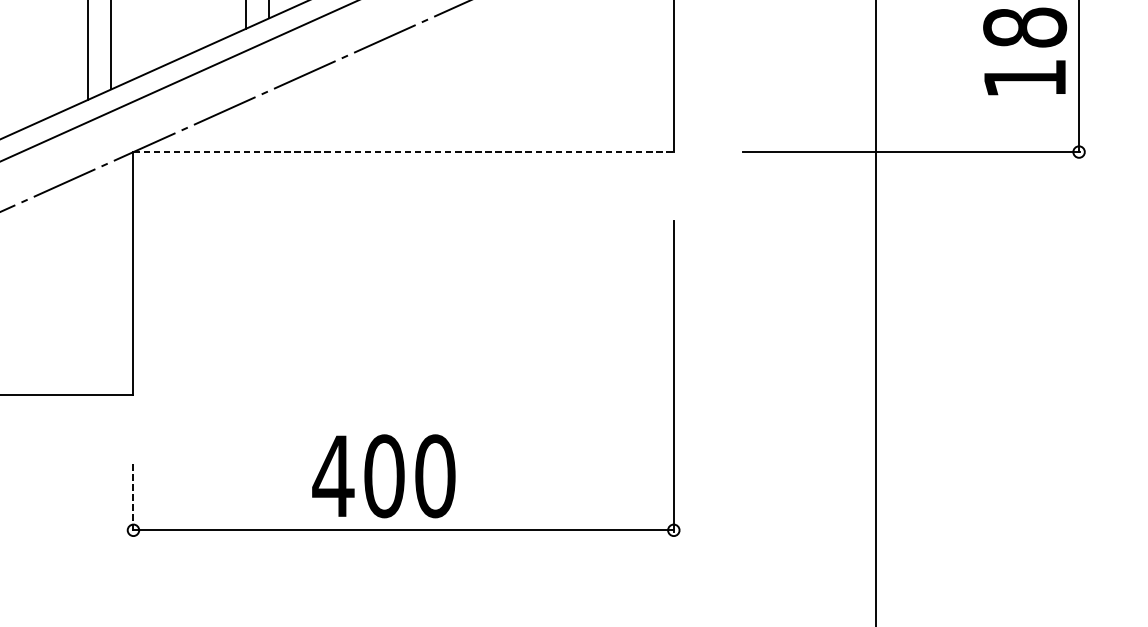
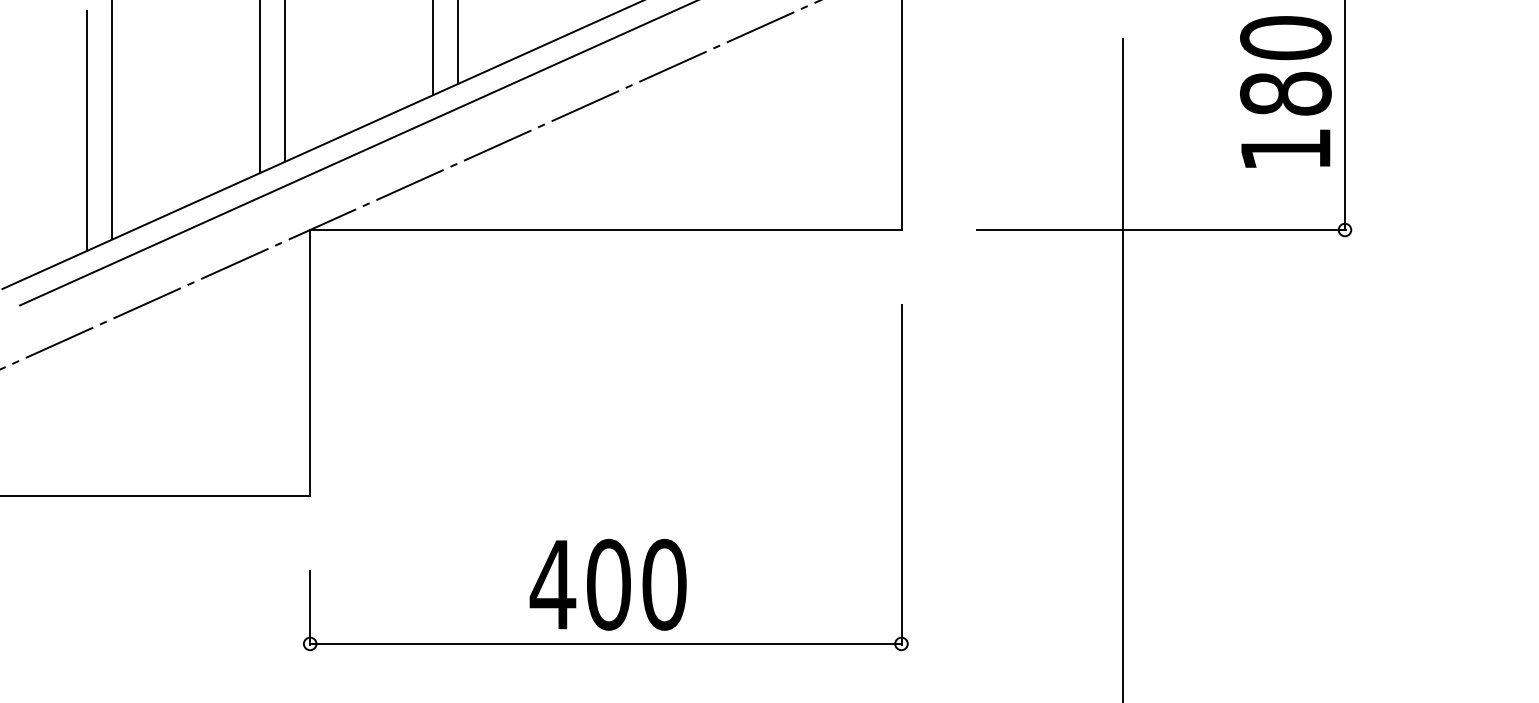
line: (403, 152) -> (605, 230), dashed -> solid
text: (383, 476) -> (607, 584), moved
line: (133, 497) -> (310, 608), dashed -> solid

